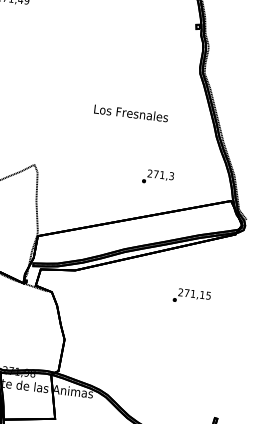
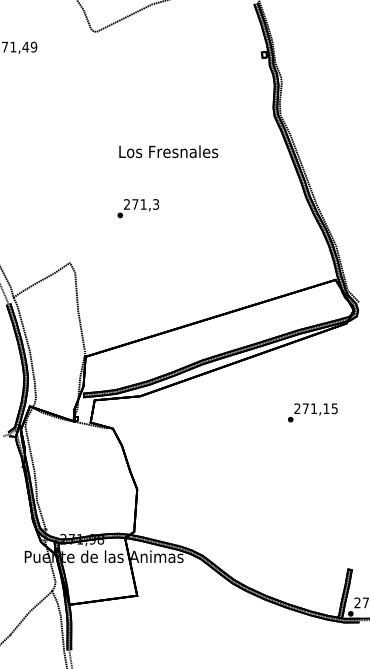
text: (131, 113) -> (168, 151), moved
text: (158, 177) -> (138, 208), moved
text: (191, 296) -> (312, 412), moved

